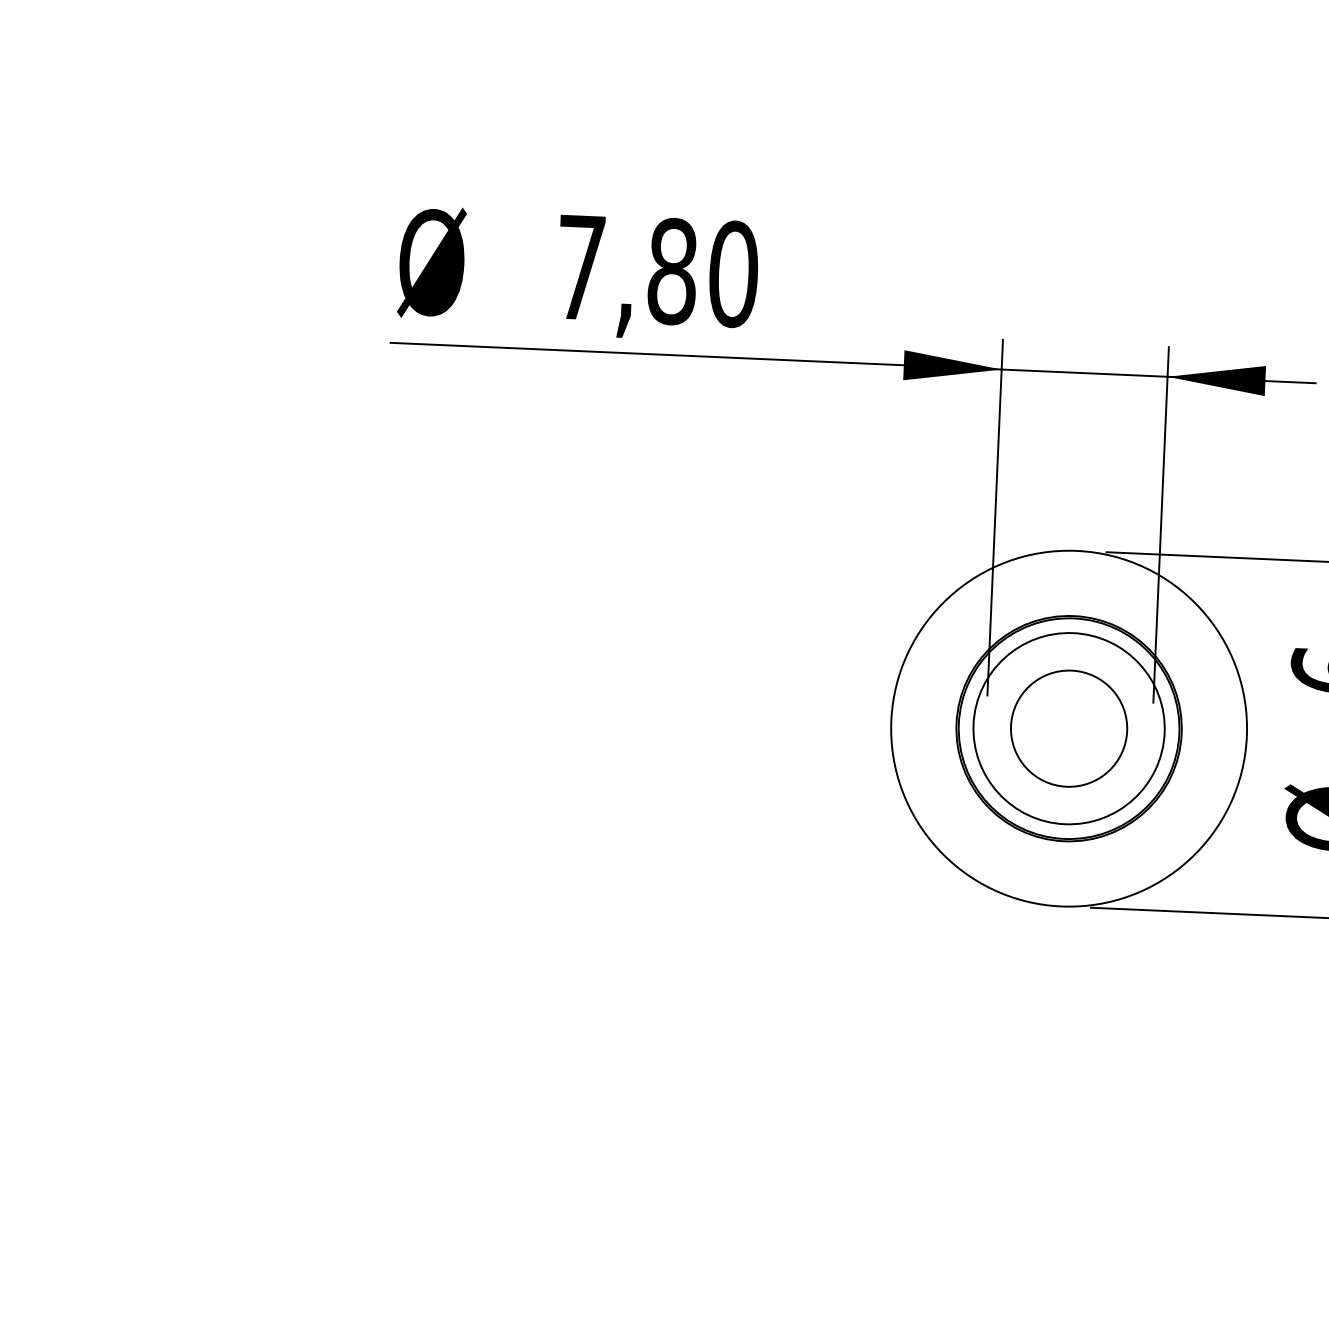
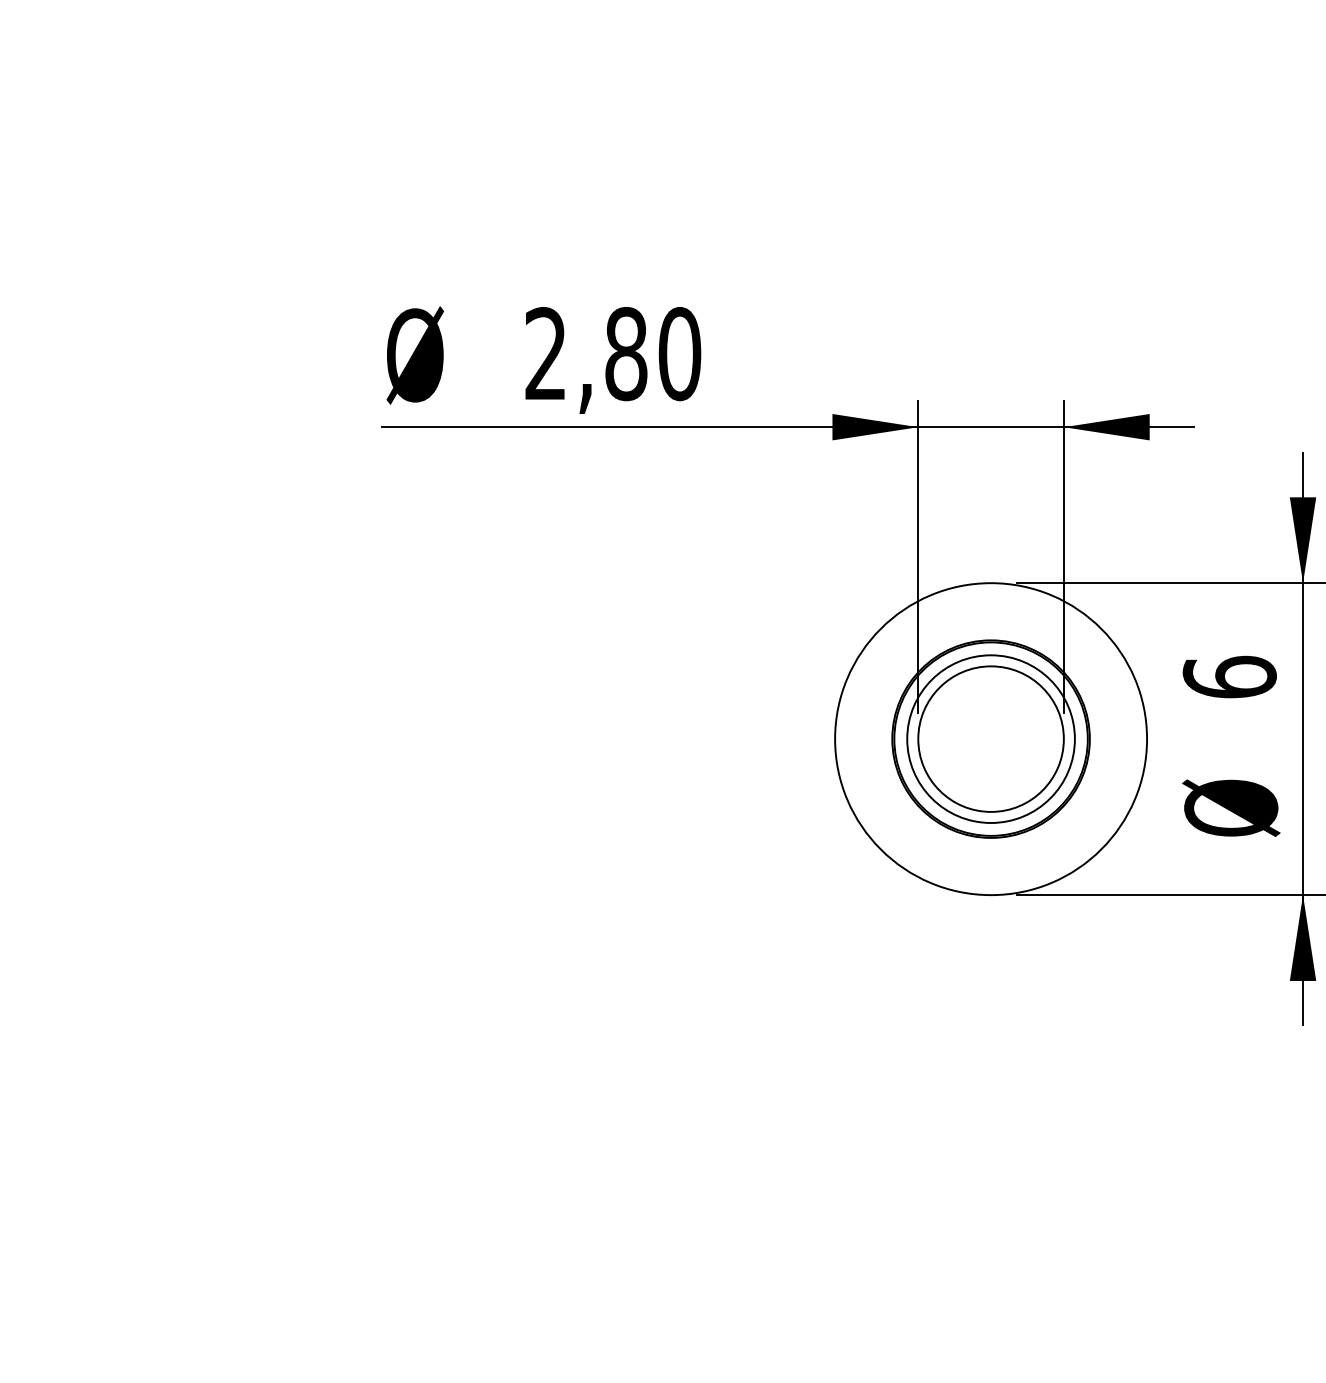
text: (580, 265) -> (545, 352), 7,80 -> 2,80
circle: (1068, 727) -> (990, 738), size x1.43

